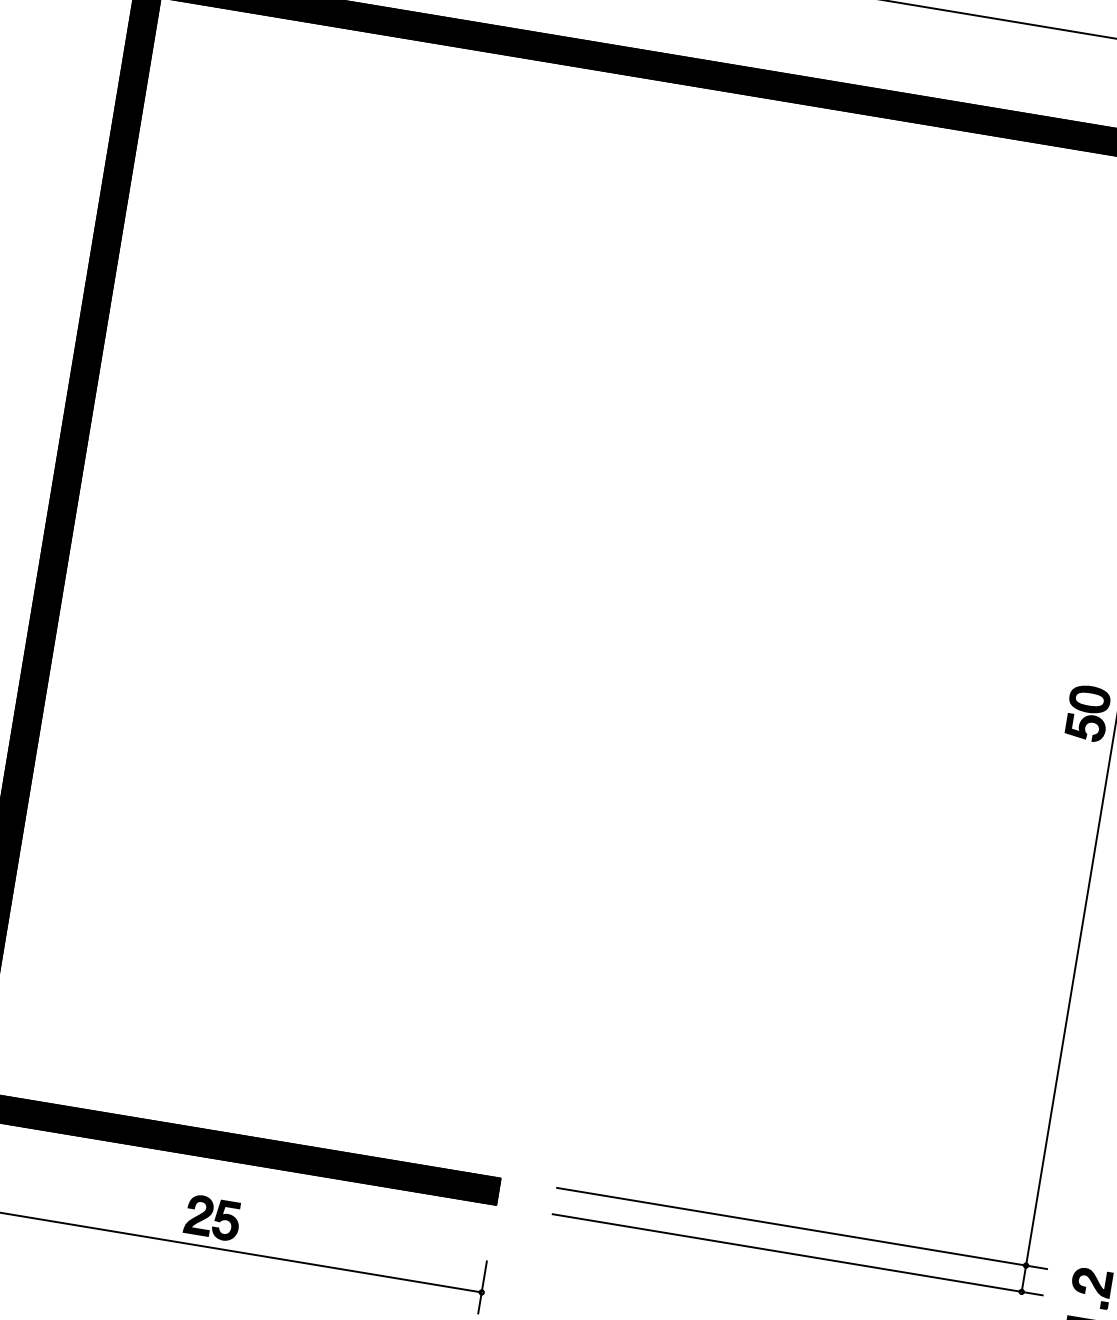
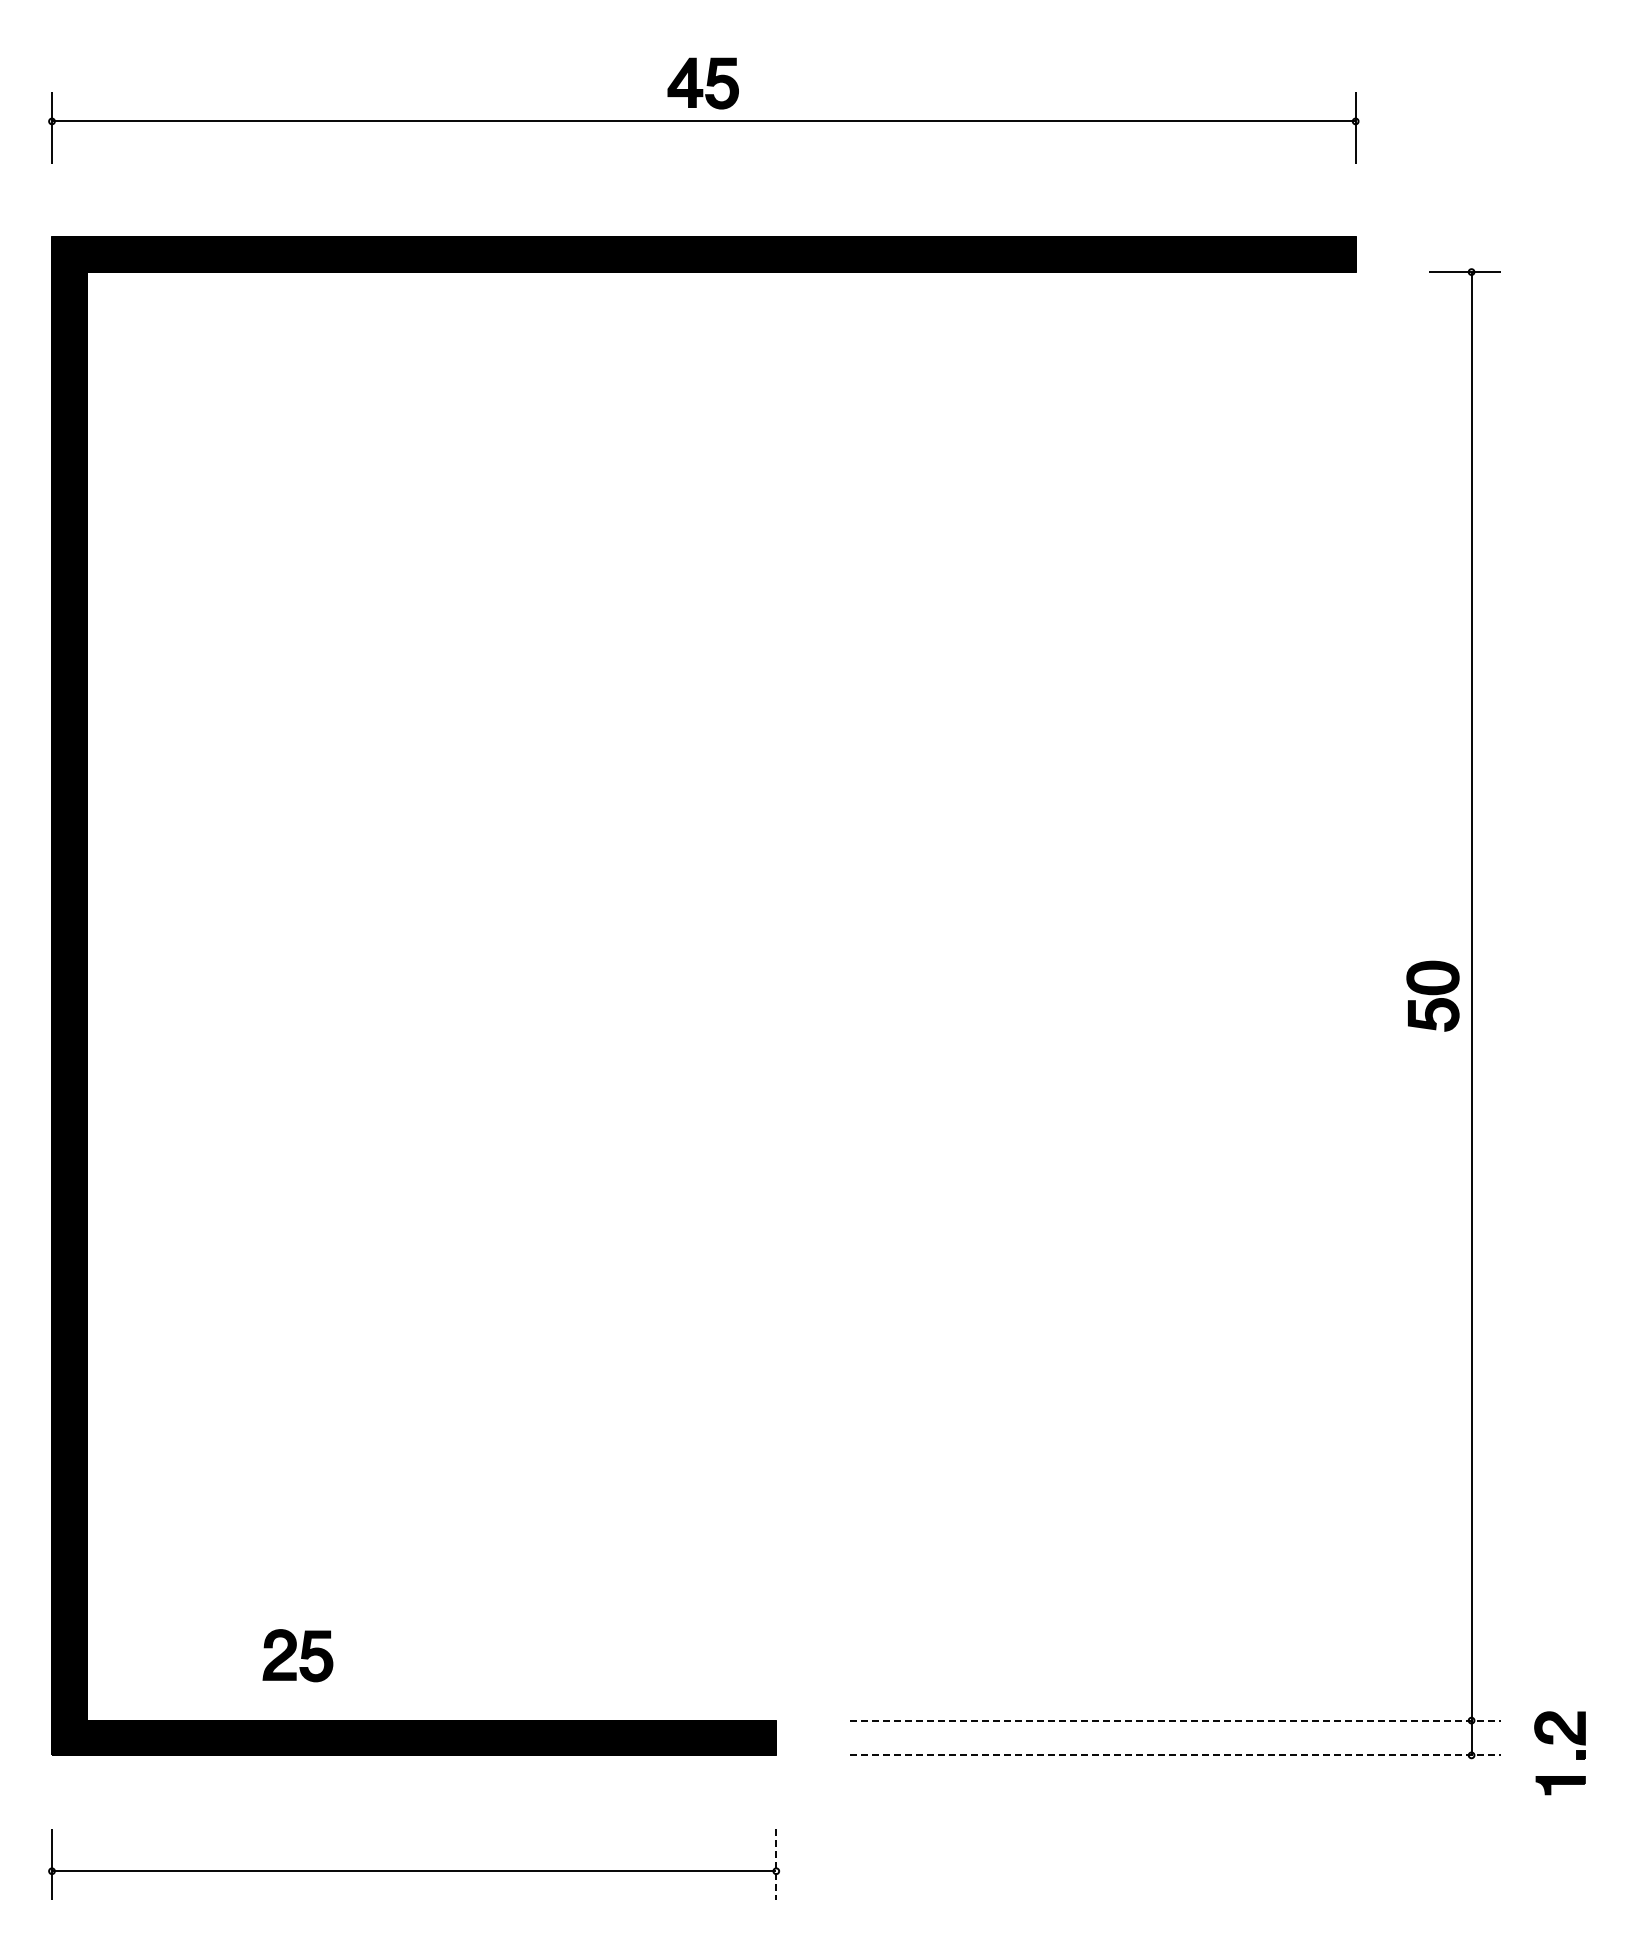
part: (212, 1217) -> (297, 1655), moved
line: (802, 1228) -> (1175, 1720), solid -> dashed
line: (797, 1254) -> (1175, 1755), solid -> dashed
line: (482, 1287) -> (776, 1864), solid -> dashed

